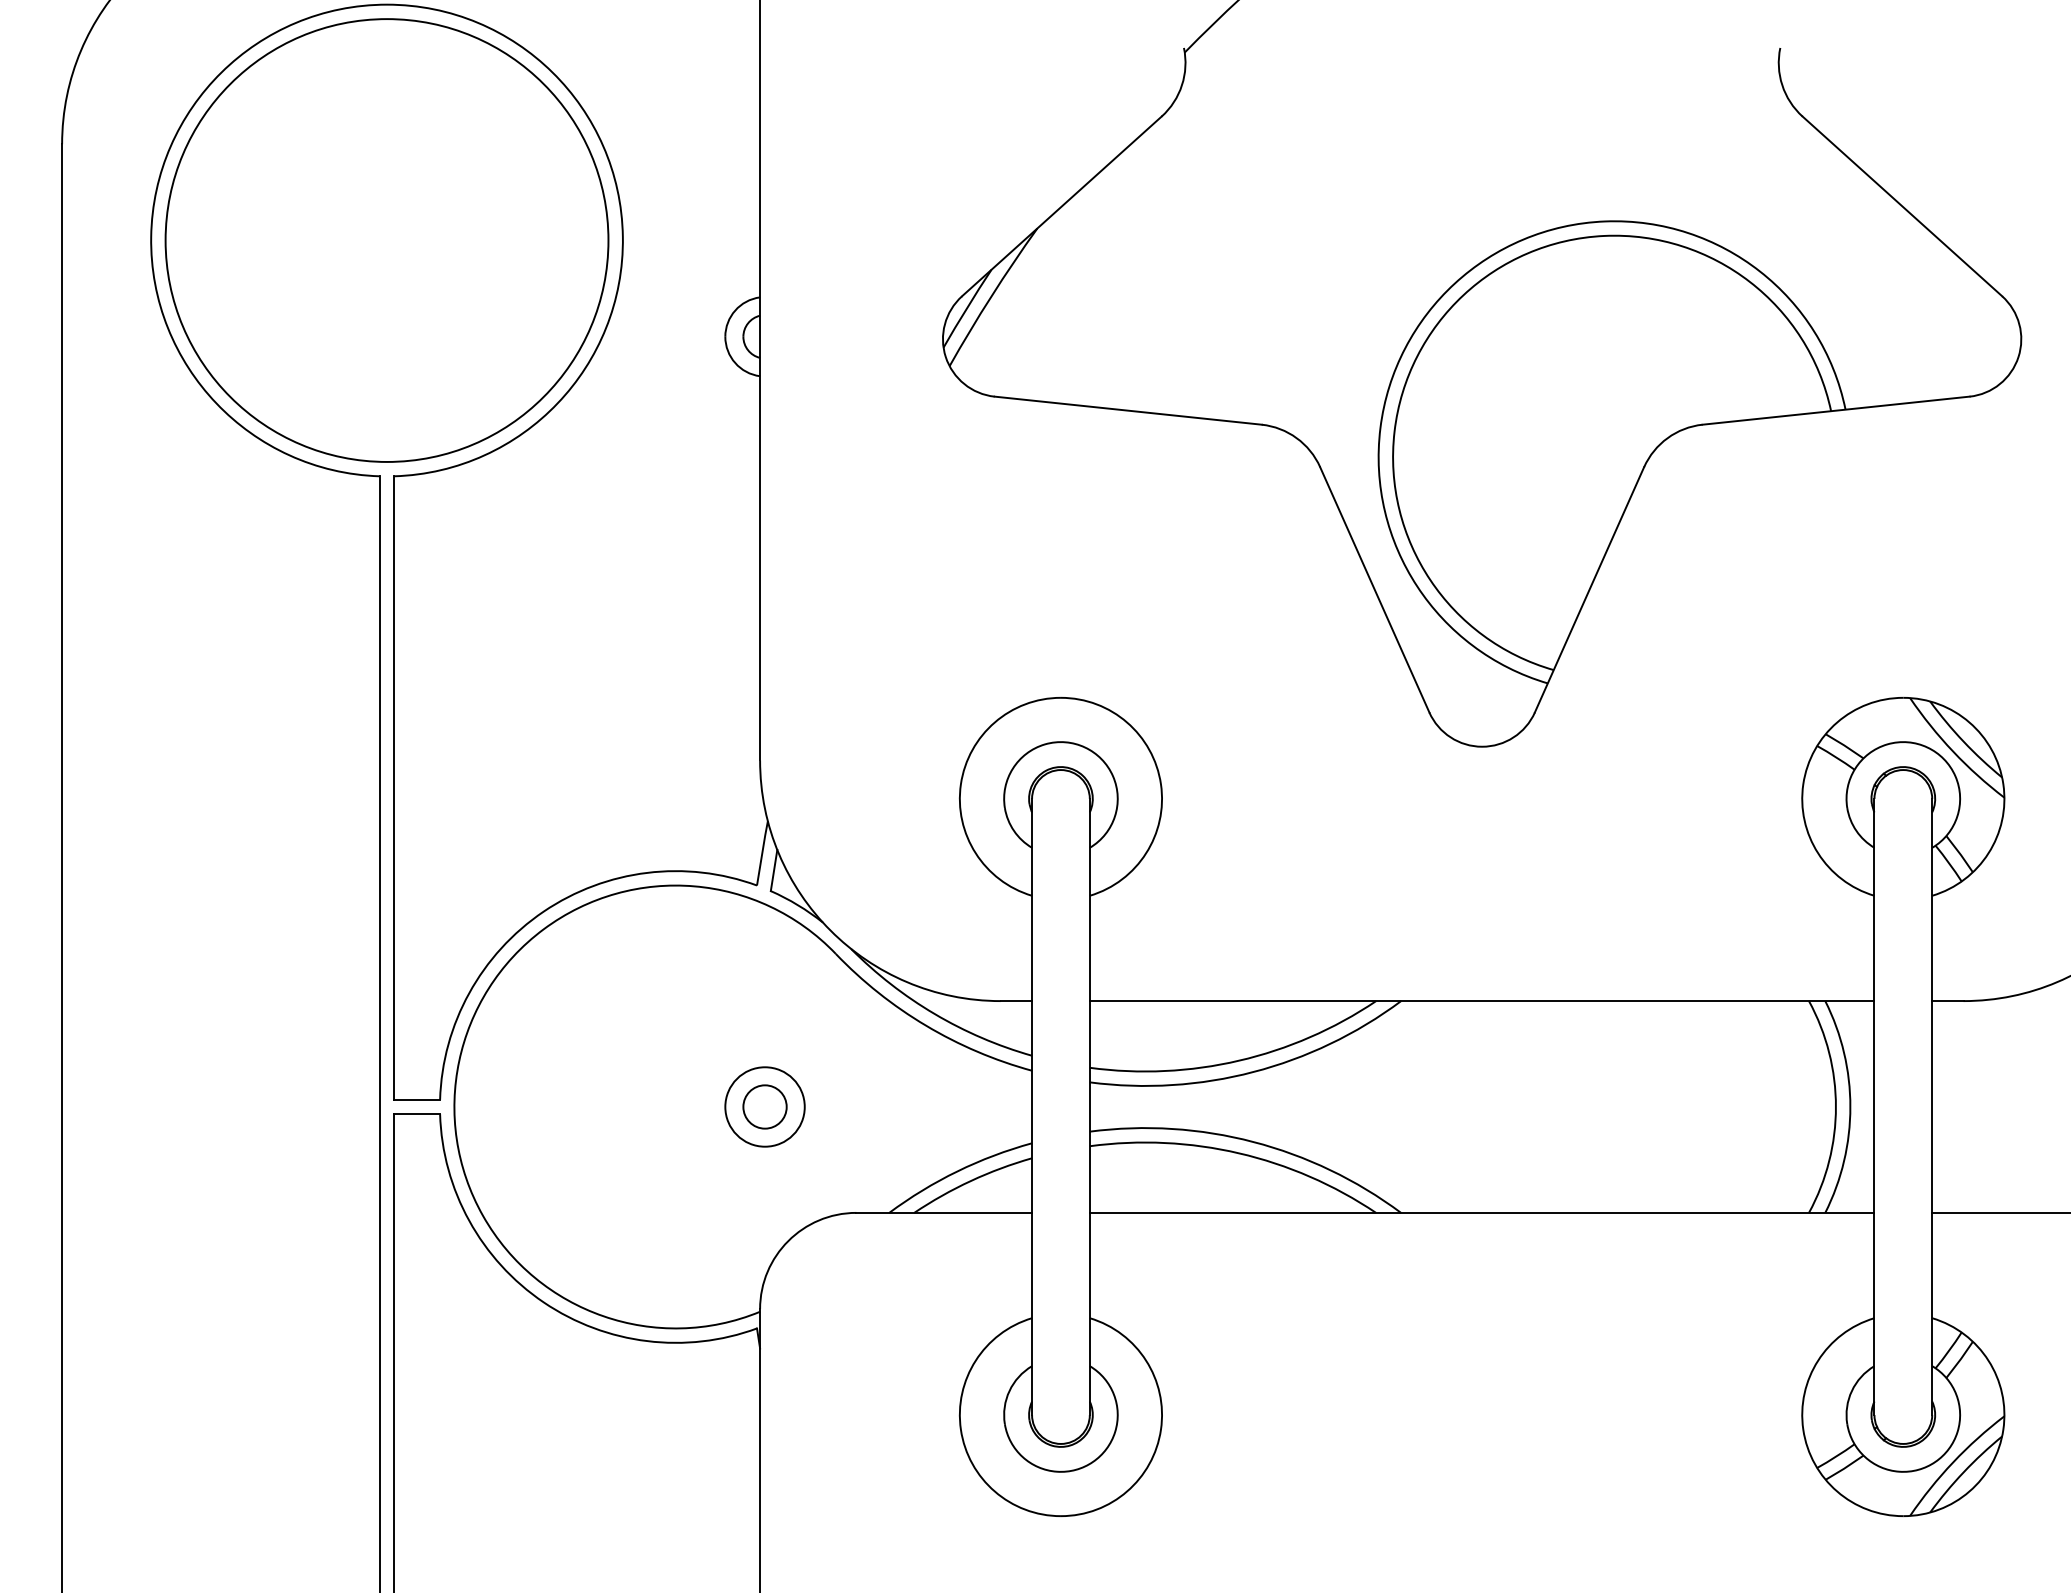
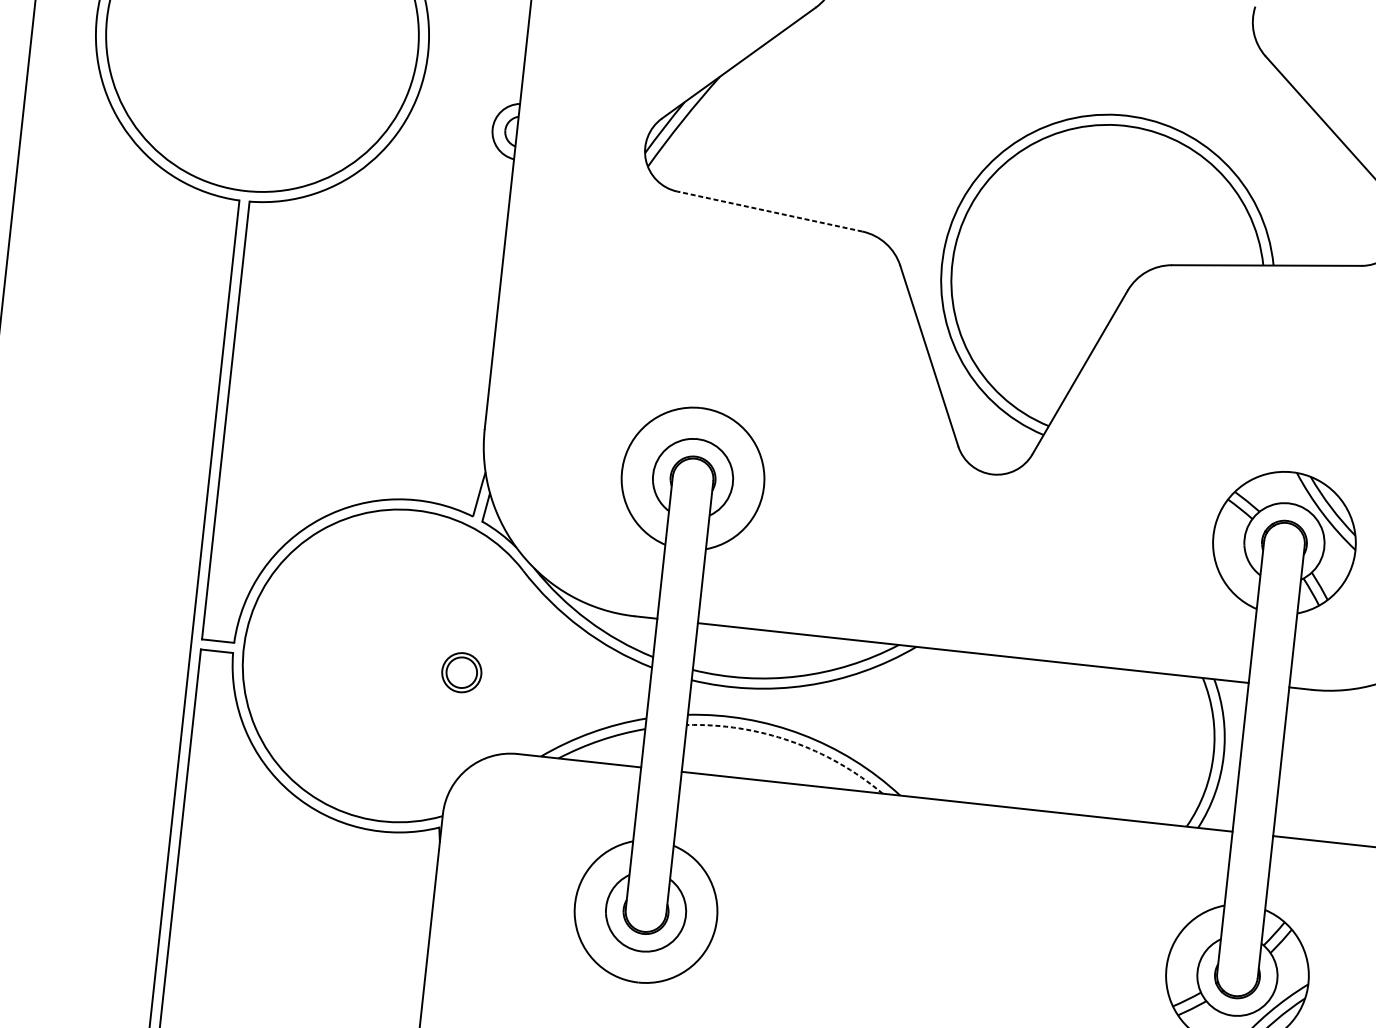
line: (1127, 410) -> (769, 211), solid -> dashed
circle: (764, 1106) -> (461, 672), size x0.7
arc: (1239, 1153) -> (791, 741), solid -> dashed

